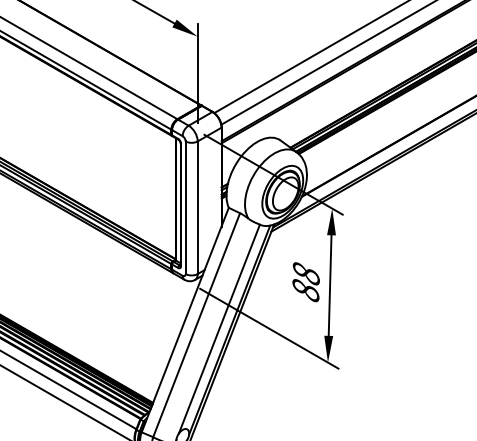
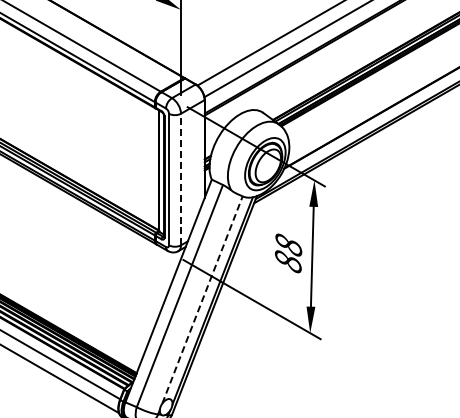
line: (197, 207) -> (180, 179), solid -> dashed
line: (219, 328) -> (202, 299), solid -> dashed

